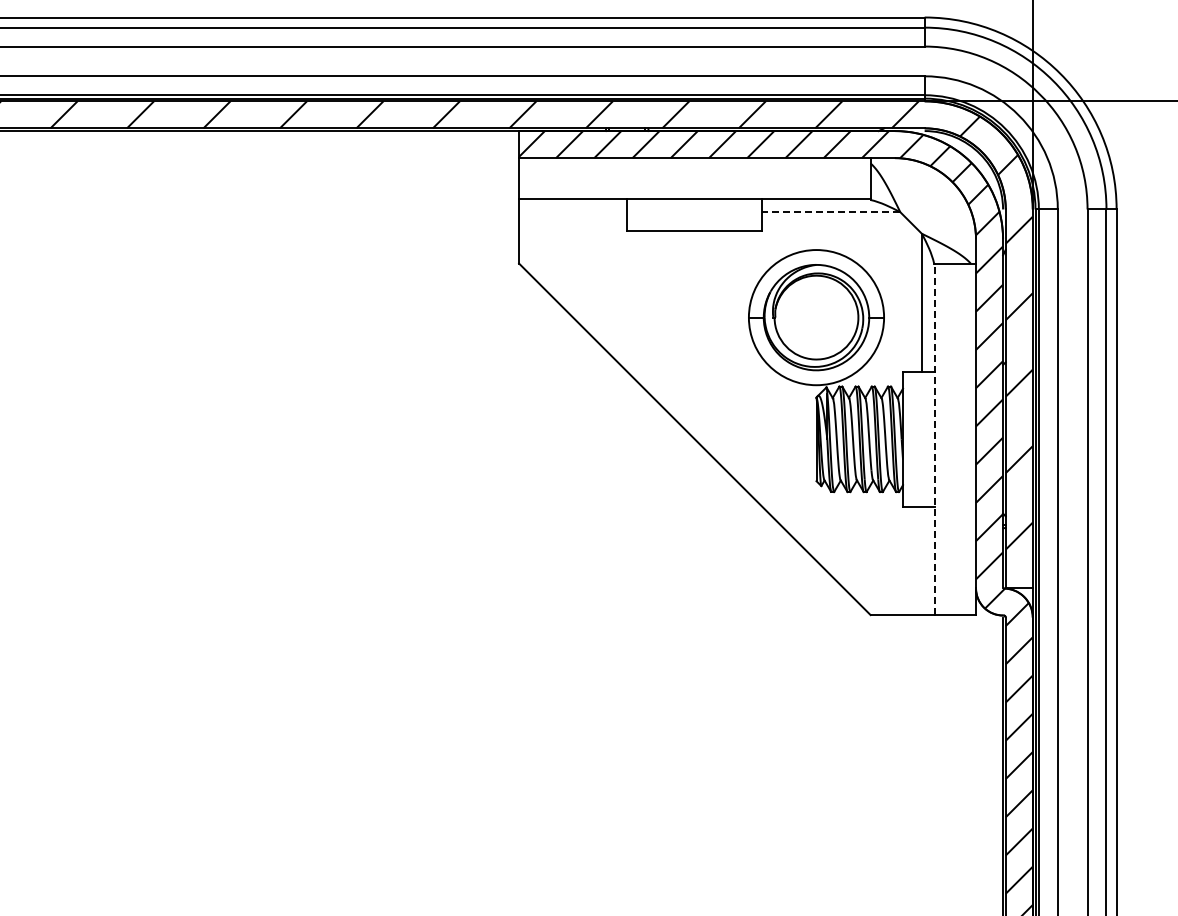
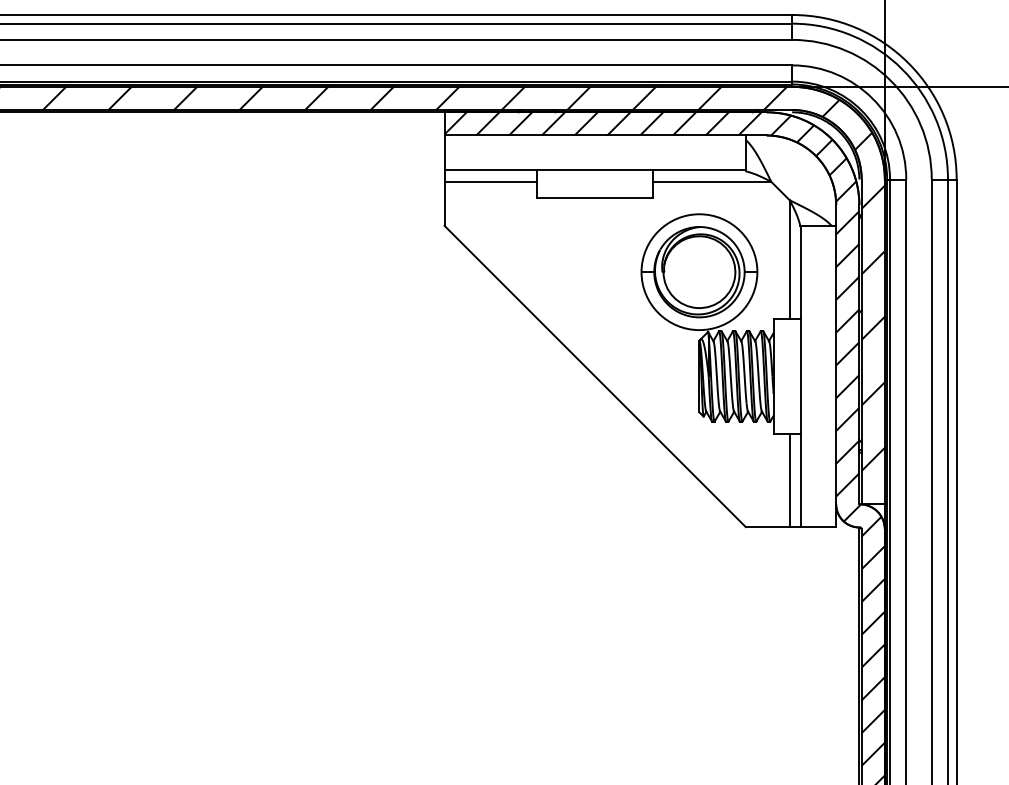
line: (573, 212) -> (491, 182), added
line: (831, 212) -> (712, 182), dashed -> solid
line: (935, 439) -> (801, 376), dashed -> solid
line: (921, 560) -> (789, 480), added

